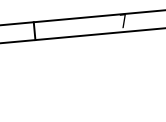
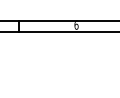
text: (123, 21) -> (76, 25), 7 -> 6

